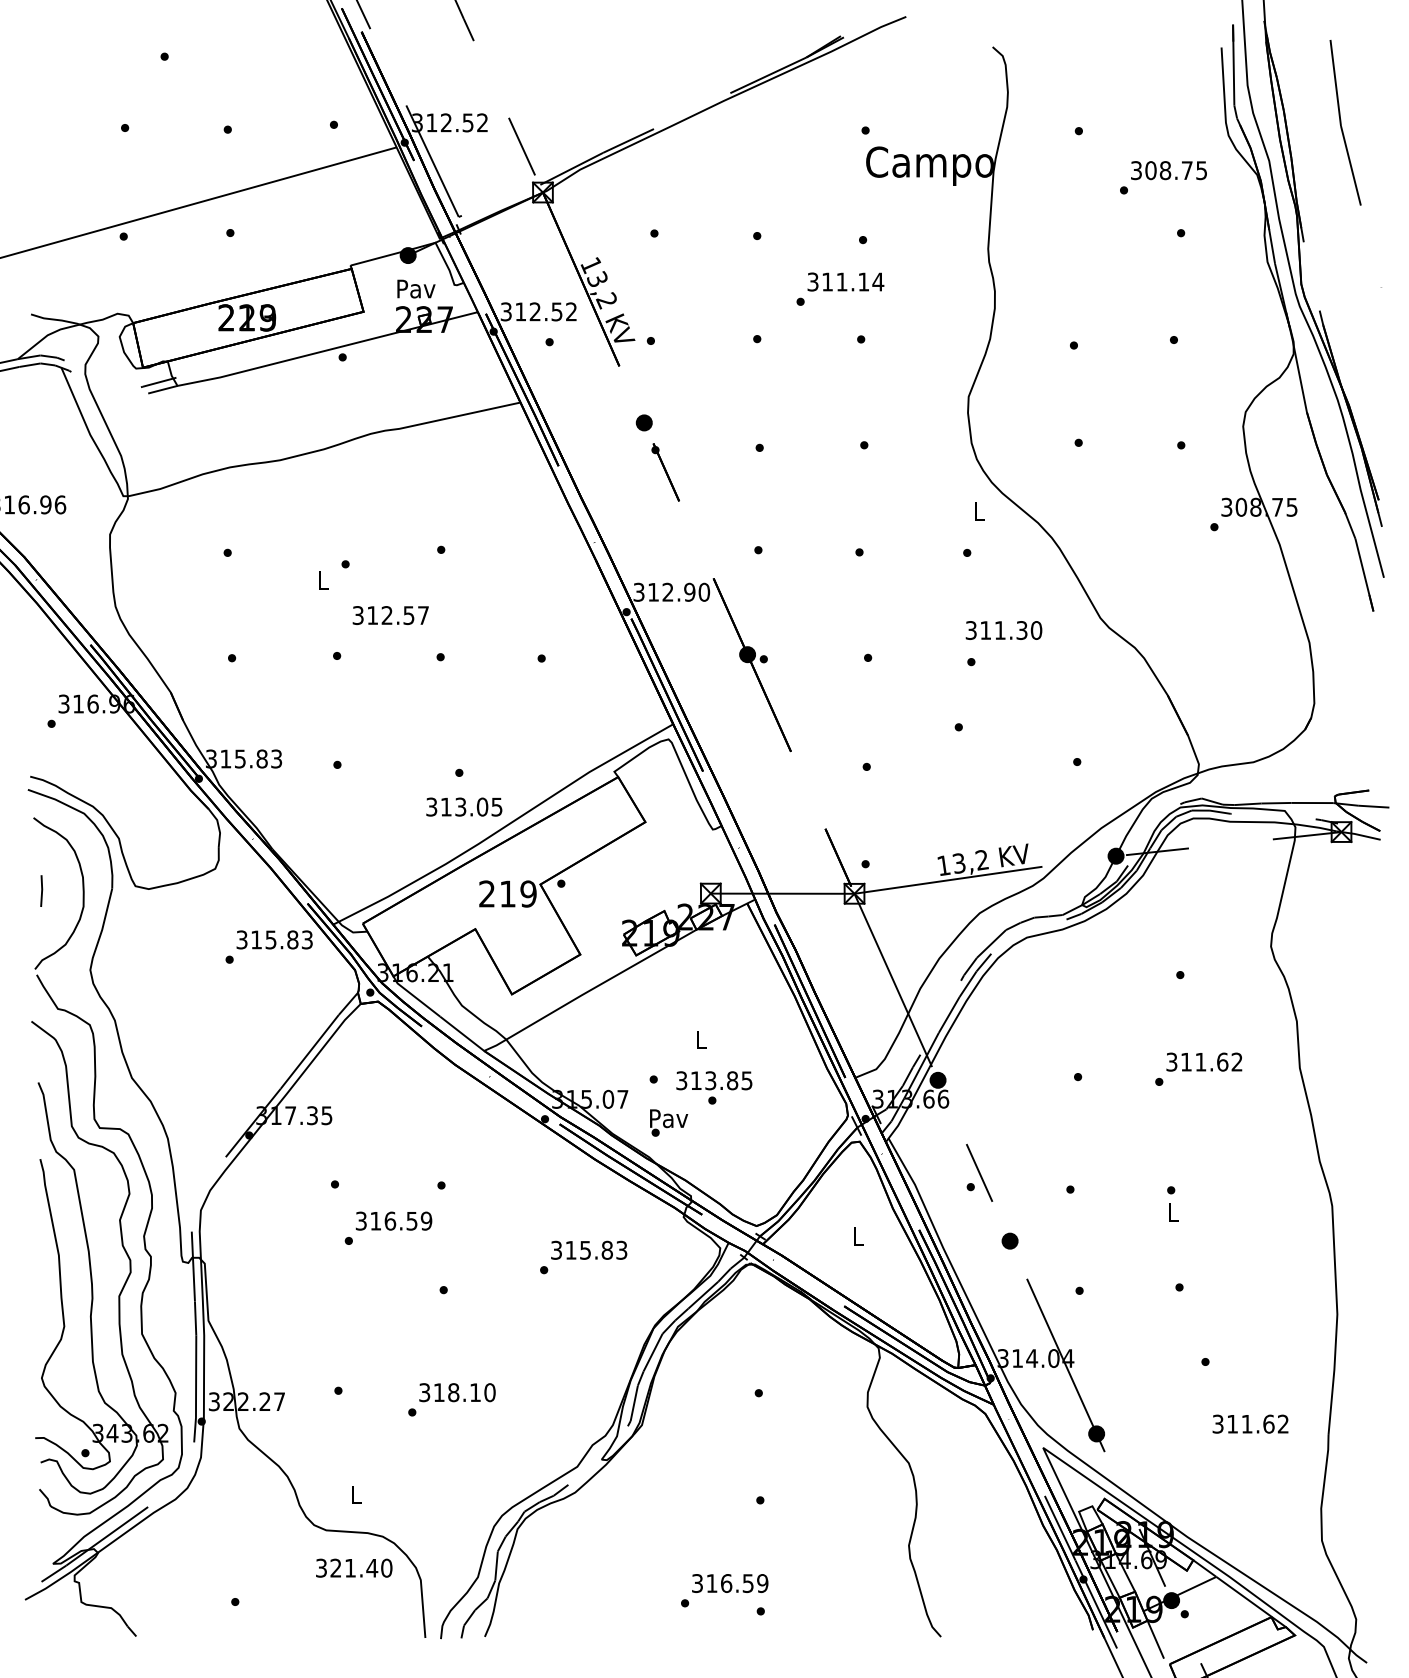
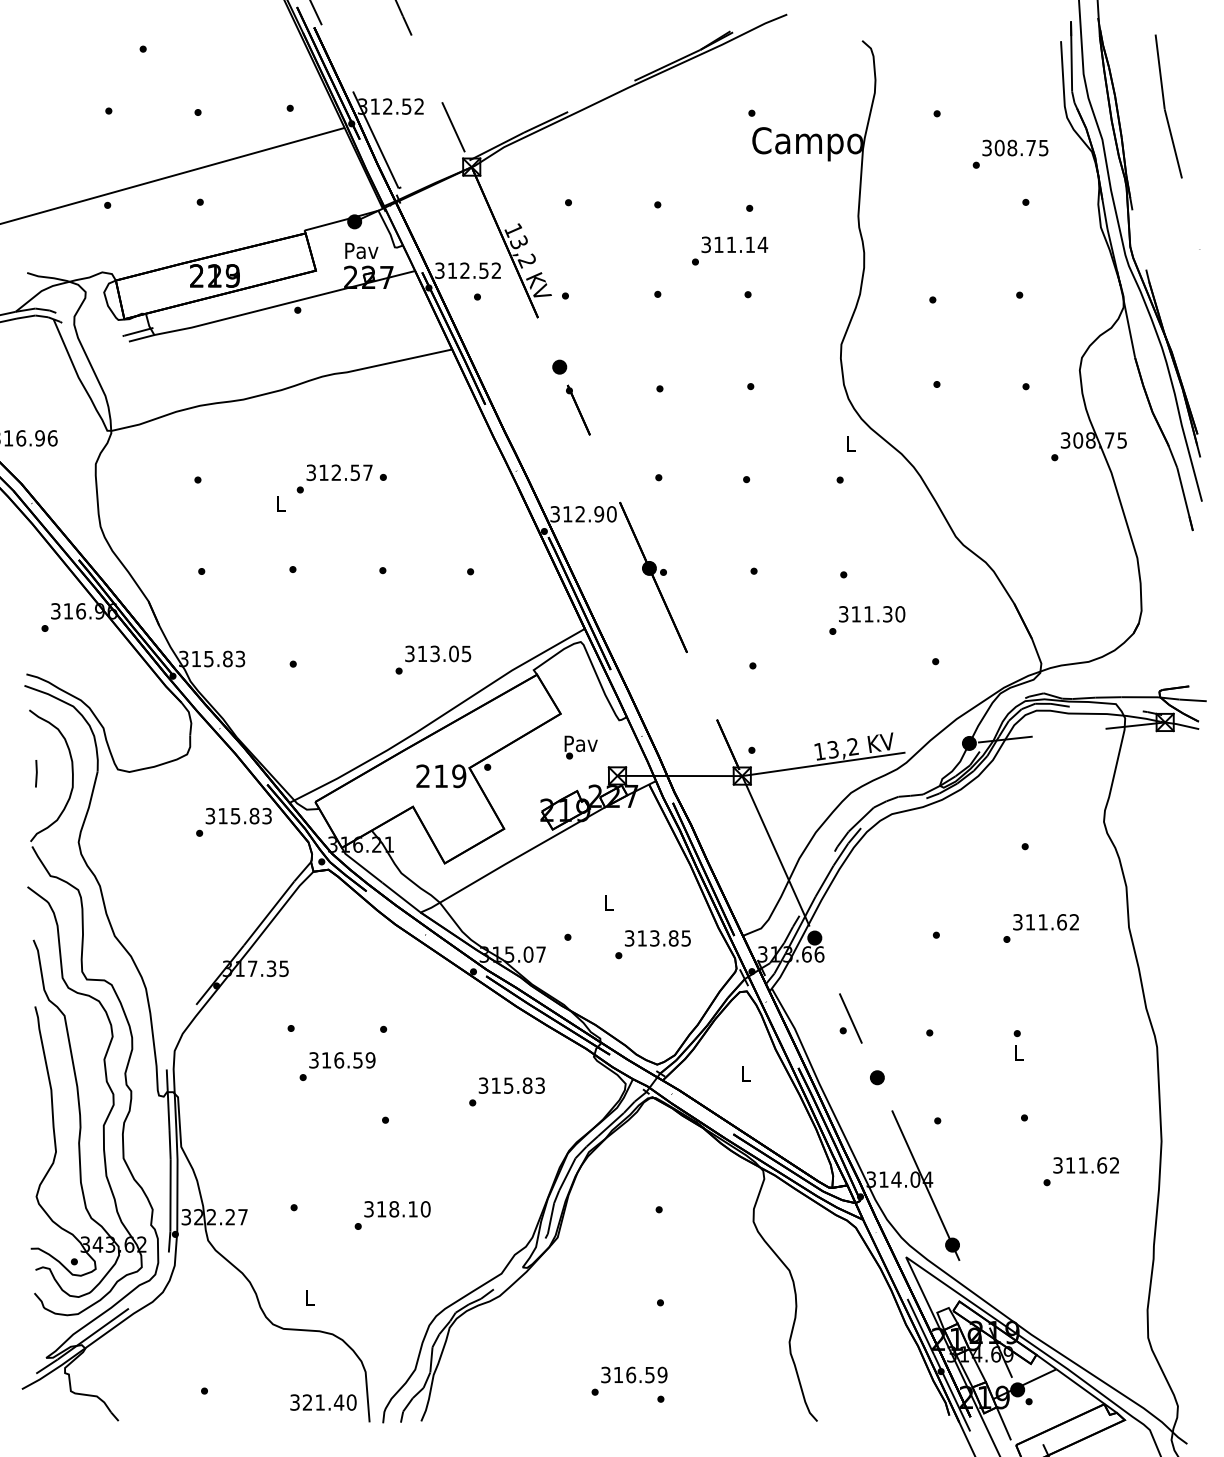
text: (390, 615) -> (339, 472), moved
text: (1003, 630) -> (871, 614), moved
text: (464, 806) -> (438, 653), moved
text: (714, 1080) -> (658, 938), moved
text: (669, 1122) -> (581, 747), moved
text: (1250, 1423) -> (1086, 1164), moved
text: (354, 1567) -> (323, 1401), moved

